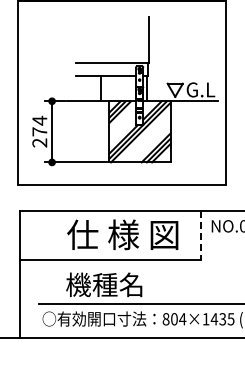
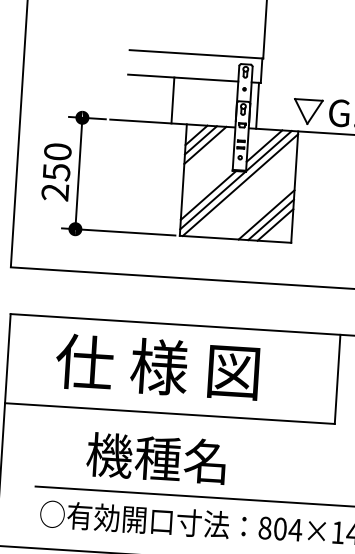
text: (39, 125) -> (56, 160), 274 -> 250
text: (122, 234) -> (157, 366), moved
line: (200, 235) -> (337, 379), dashed -> solid

